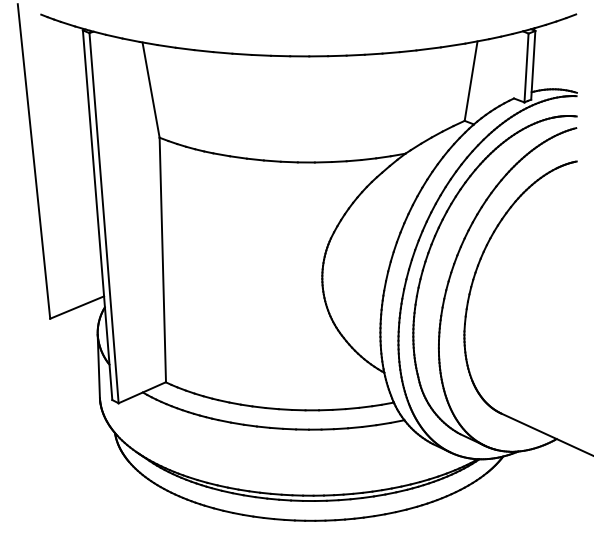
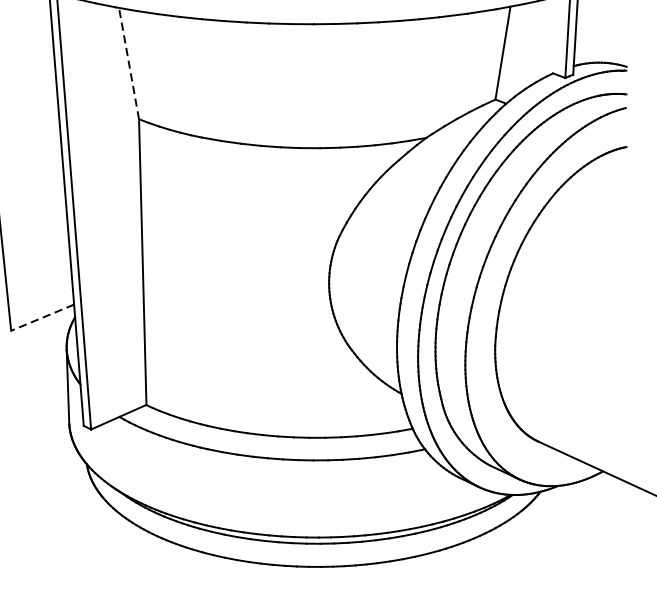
line: (151, 89) -> (129, 62), solid -> dashed
line: (76, 307) -> (41, 317), solid -> dashed

